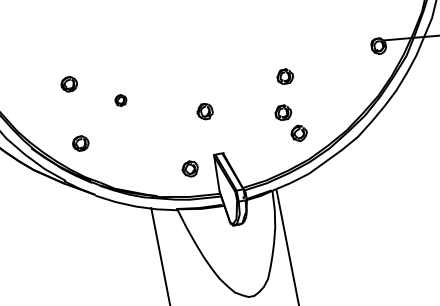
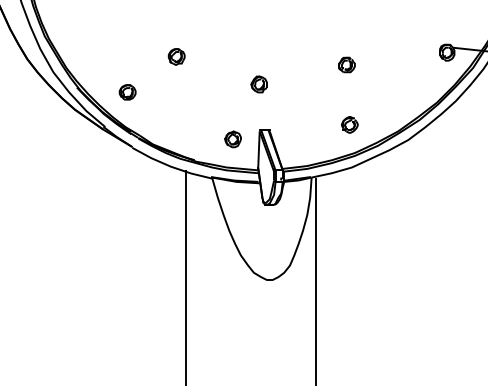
part: (69, 84) -> (127, 30), removed
part: (120, 100) -> (176, 56), size x1.43
part: (282, 112) -> (337, 100), removed

